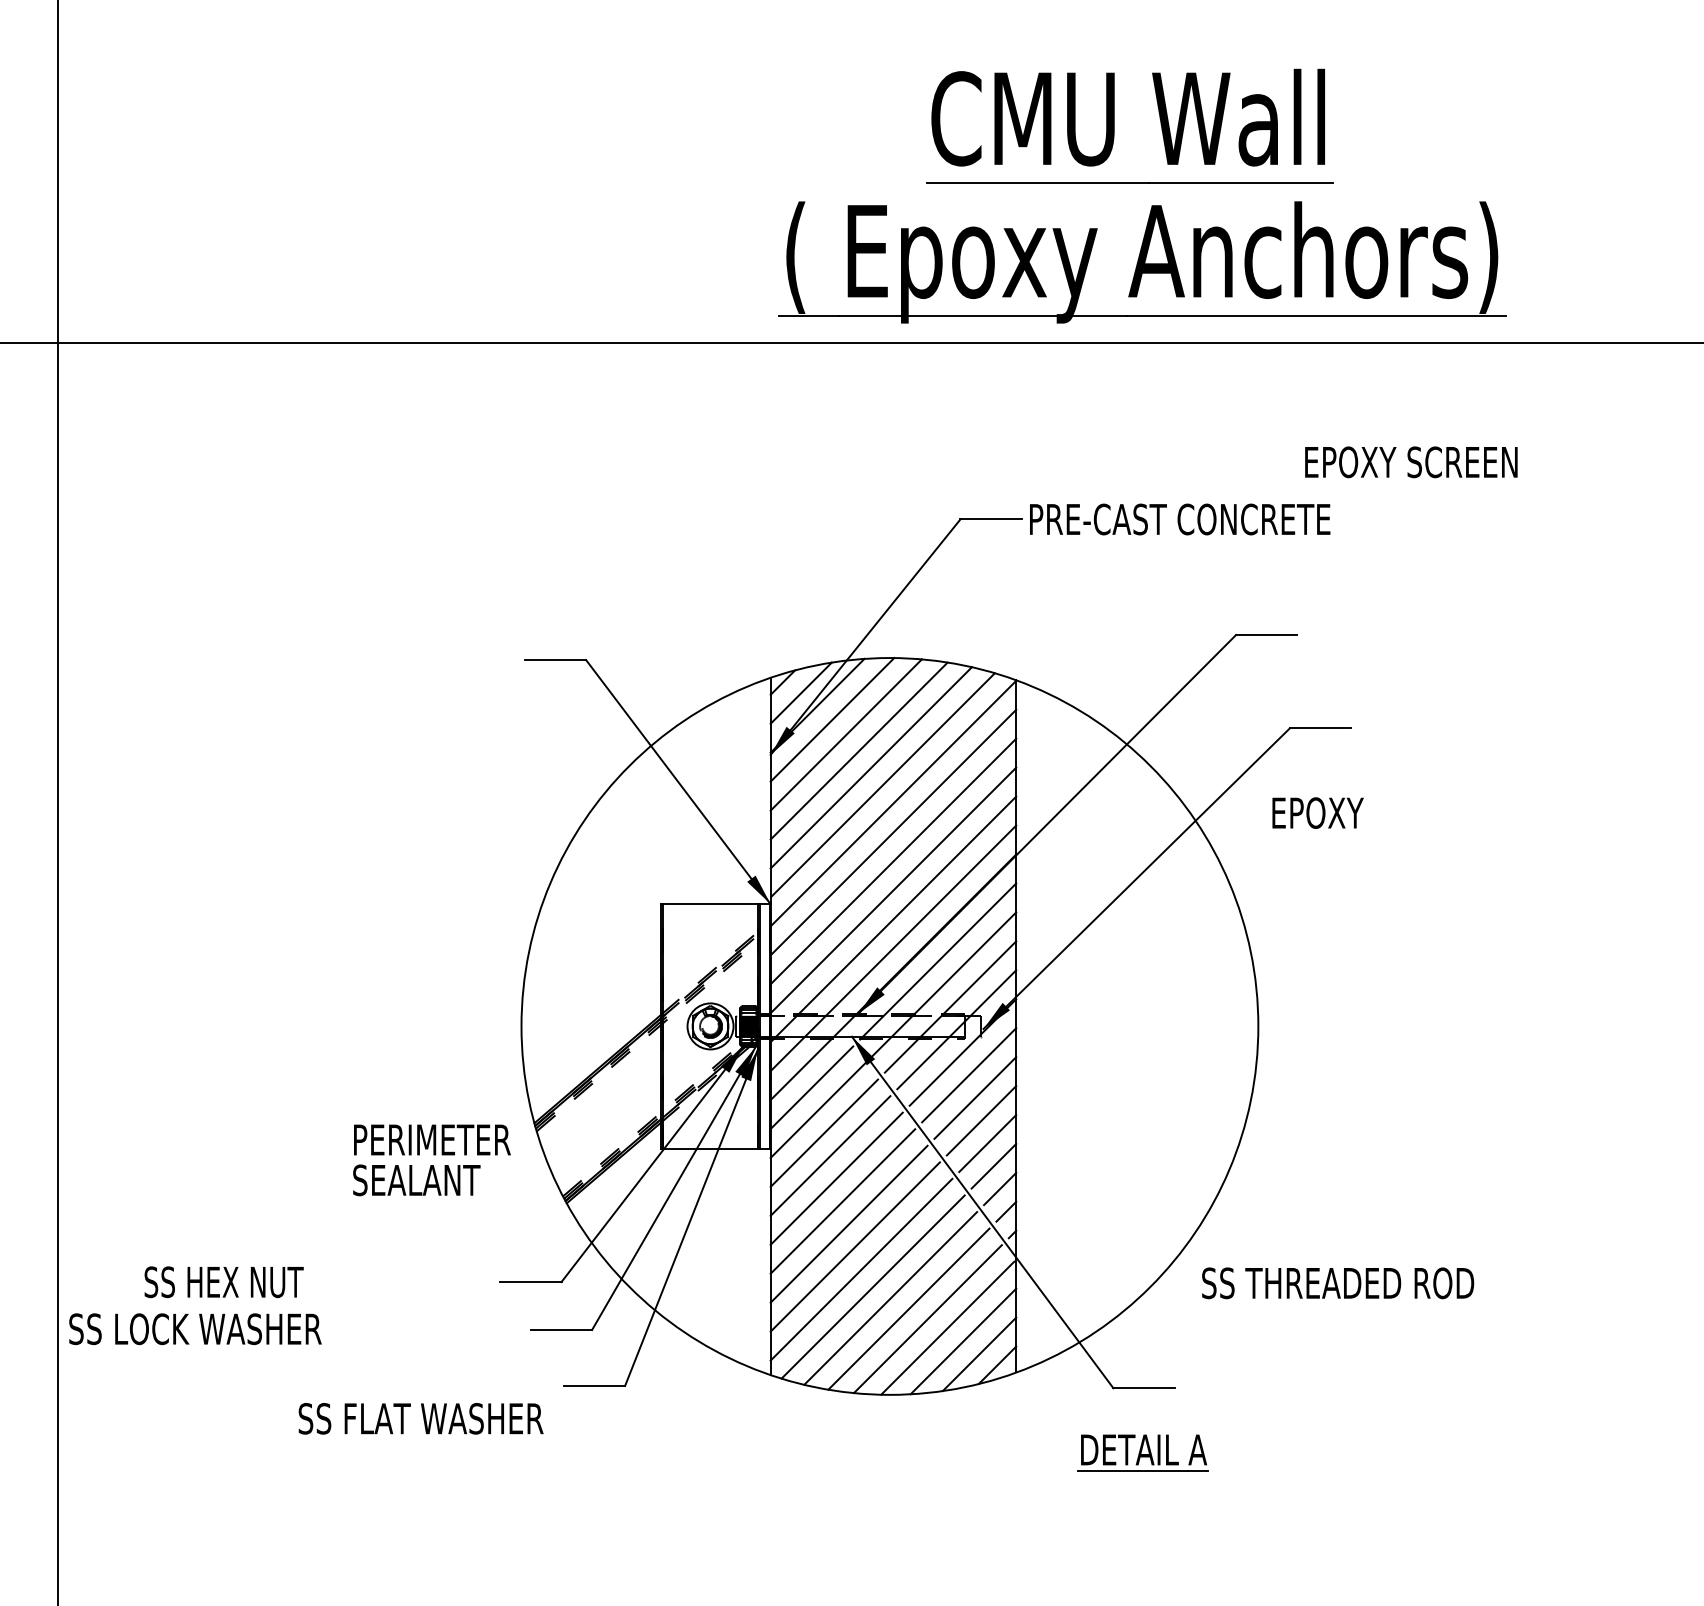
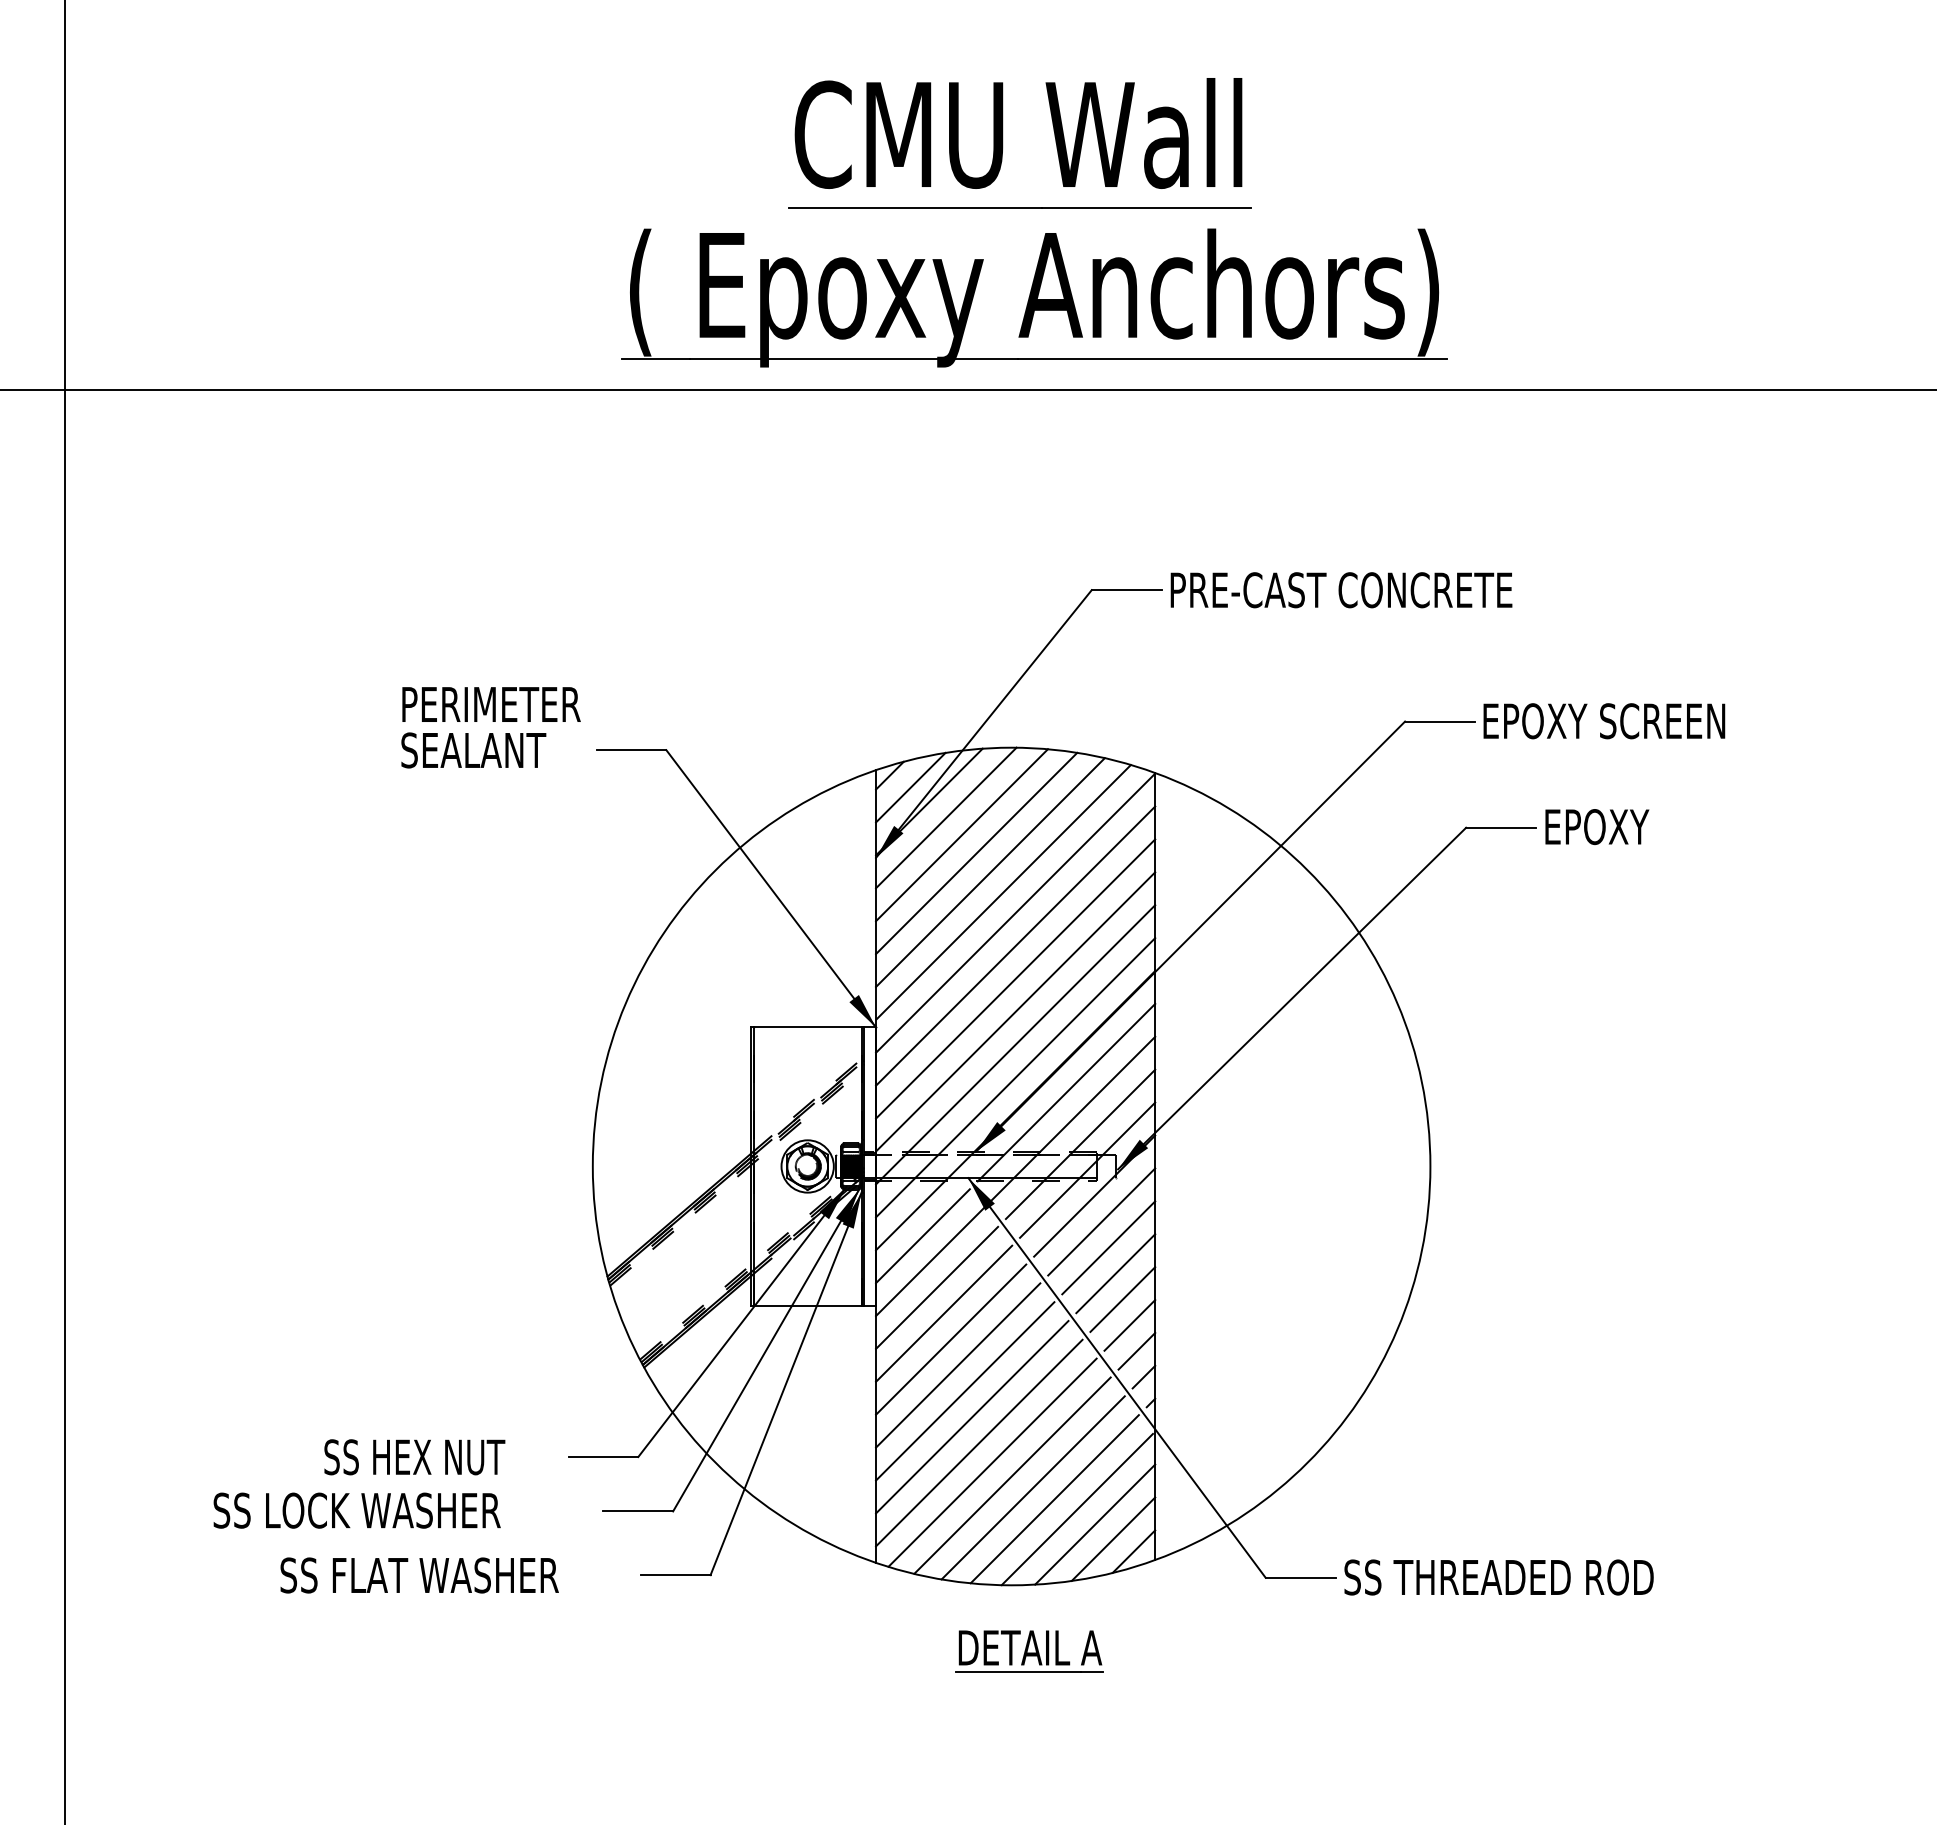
part: (1142, 183) -> (1034, 208), moved
text: (1411, 462) -> (1604, 721), moved
text: (1318, 813) -> (1597, 827), moved
text: (431, 1160) -> (490, 727), moved
text: (223, 1282) -> (414, 1457), moved
text: (1337, 1283) -> (1498, 1577), moved
text: (194, 1329) -> (356, 1510), moved
text: (420, 1418) -> (419, 1575), moved
part: (1143, 1453) -> (1029, 1651), moved

